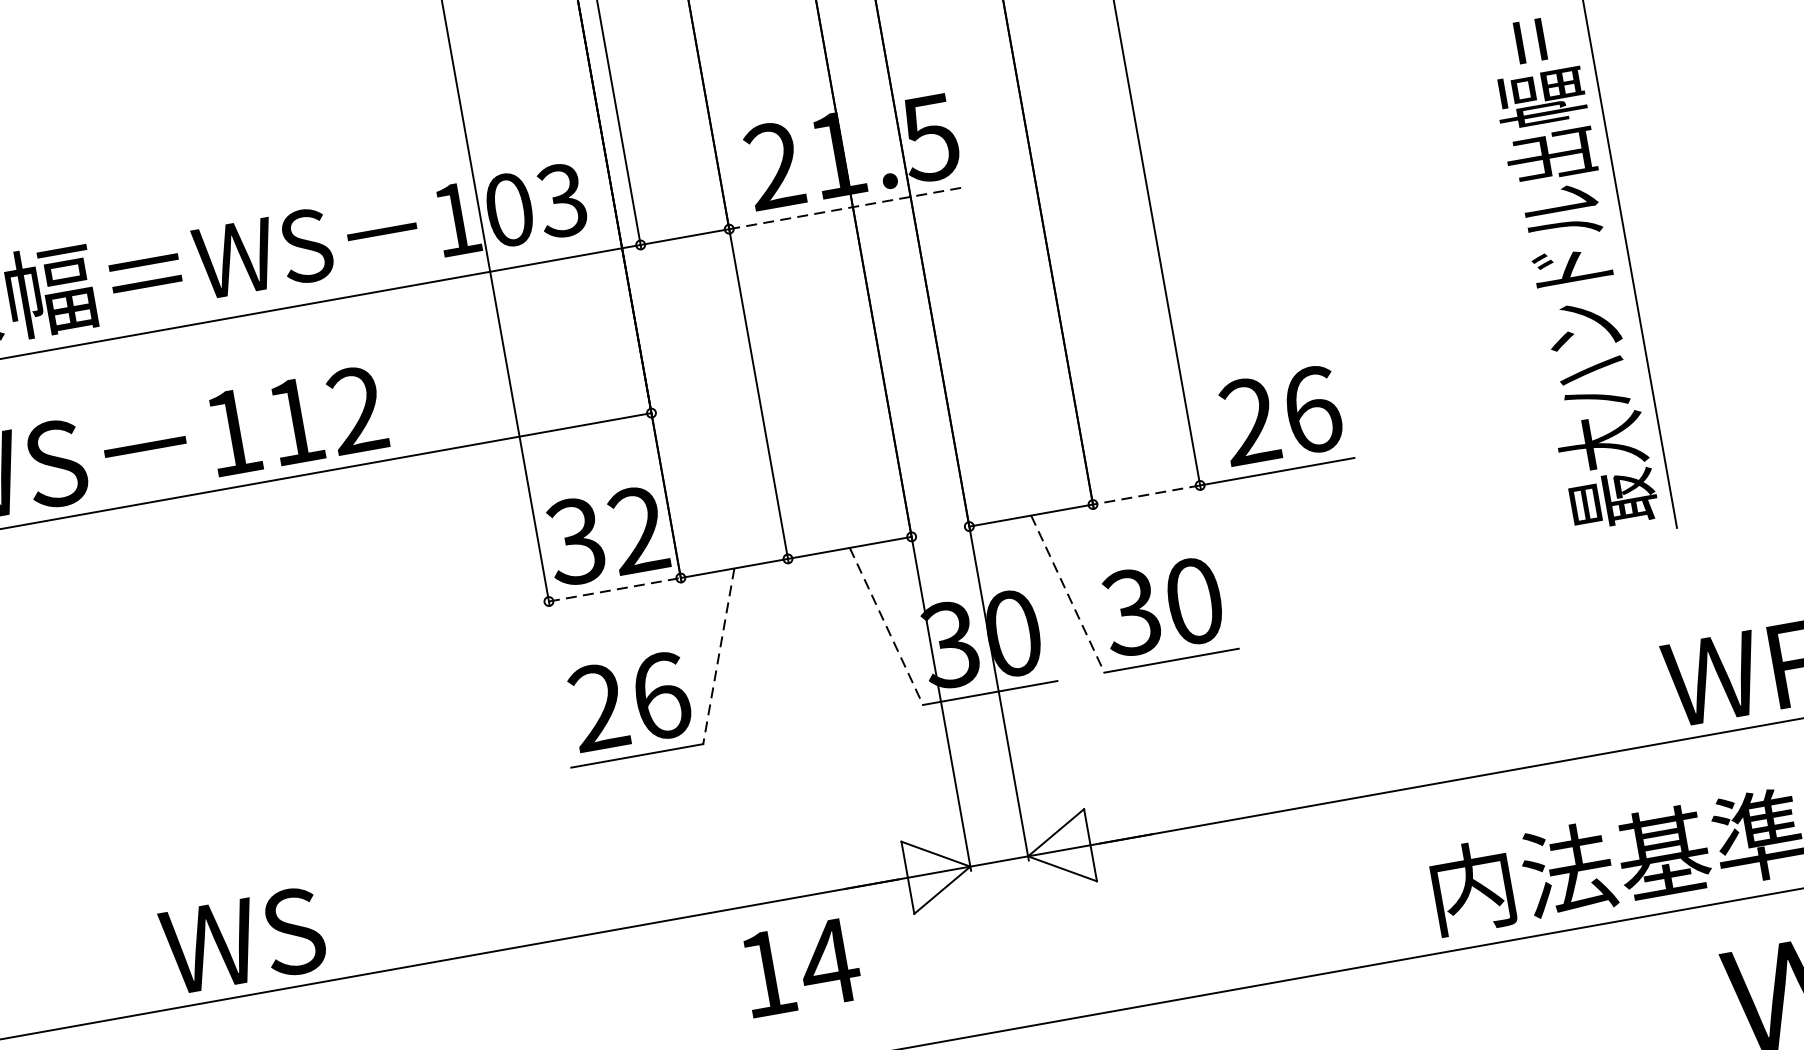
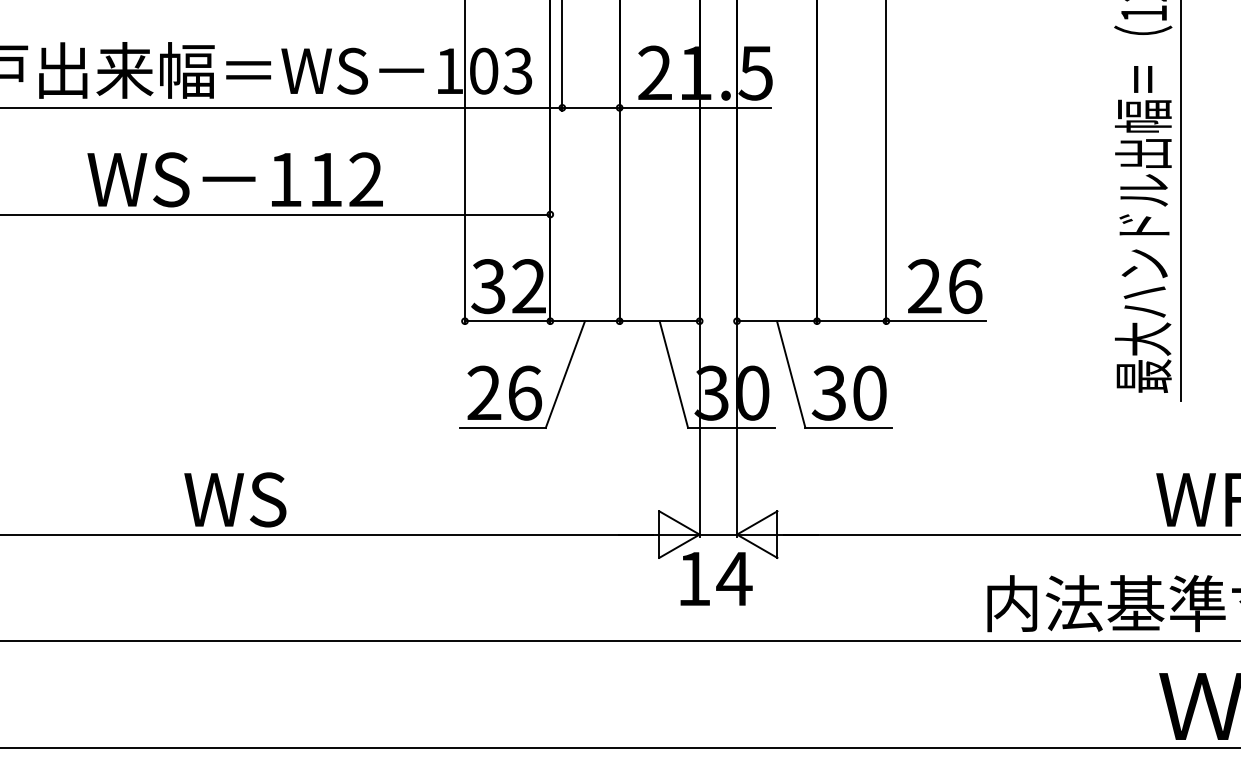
line: (846, 207) -> (695, 107), dashed -> solid
line: (1146, 495) -> (851, 321), dashed -> solid
line: (614, 590) -> (507, 321), dashed -> solid
line: (1068, 595) -> (791, 375), dashed -> solid
line: (887, 627) -> (674, 375), dashed -> solid
line: (718, 656) -> (565, 374), dashed -> solid
text: (801, 966) -> (716, 578), moved

